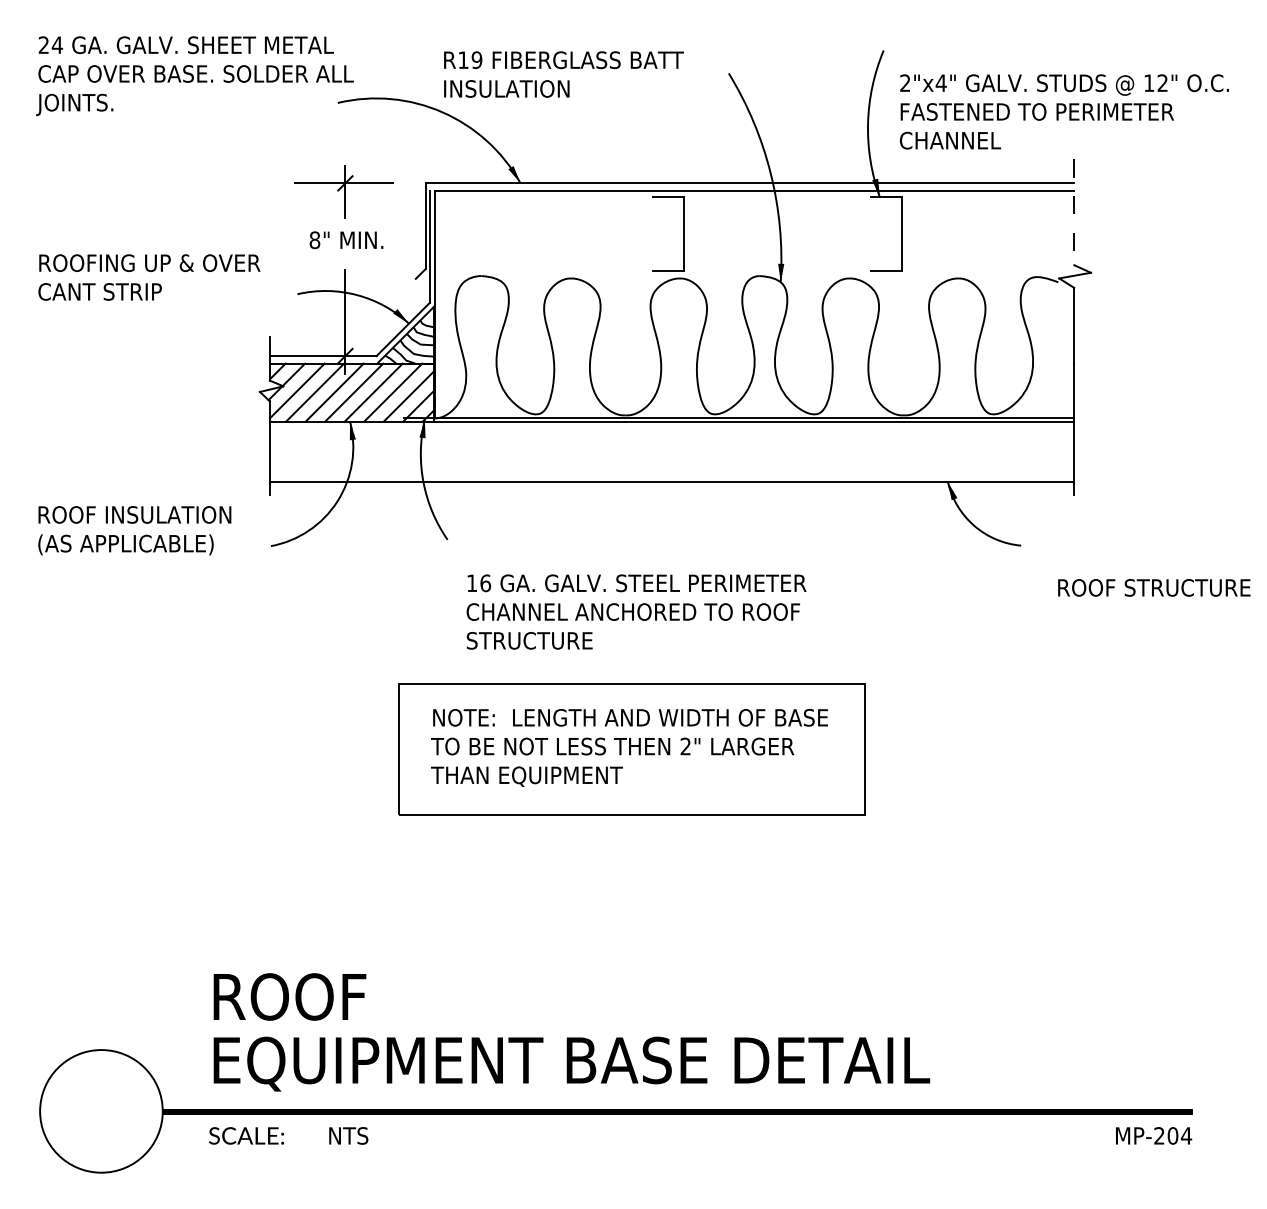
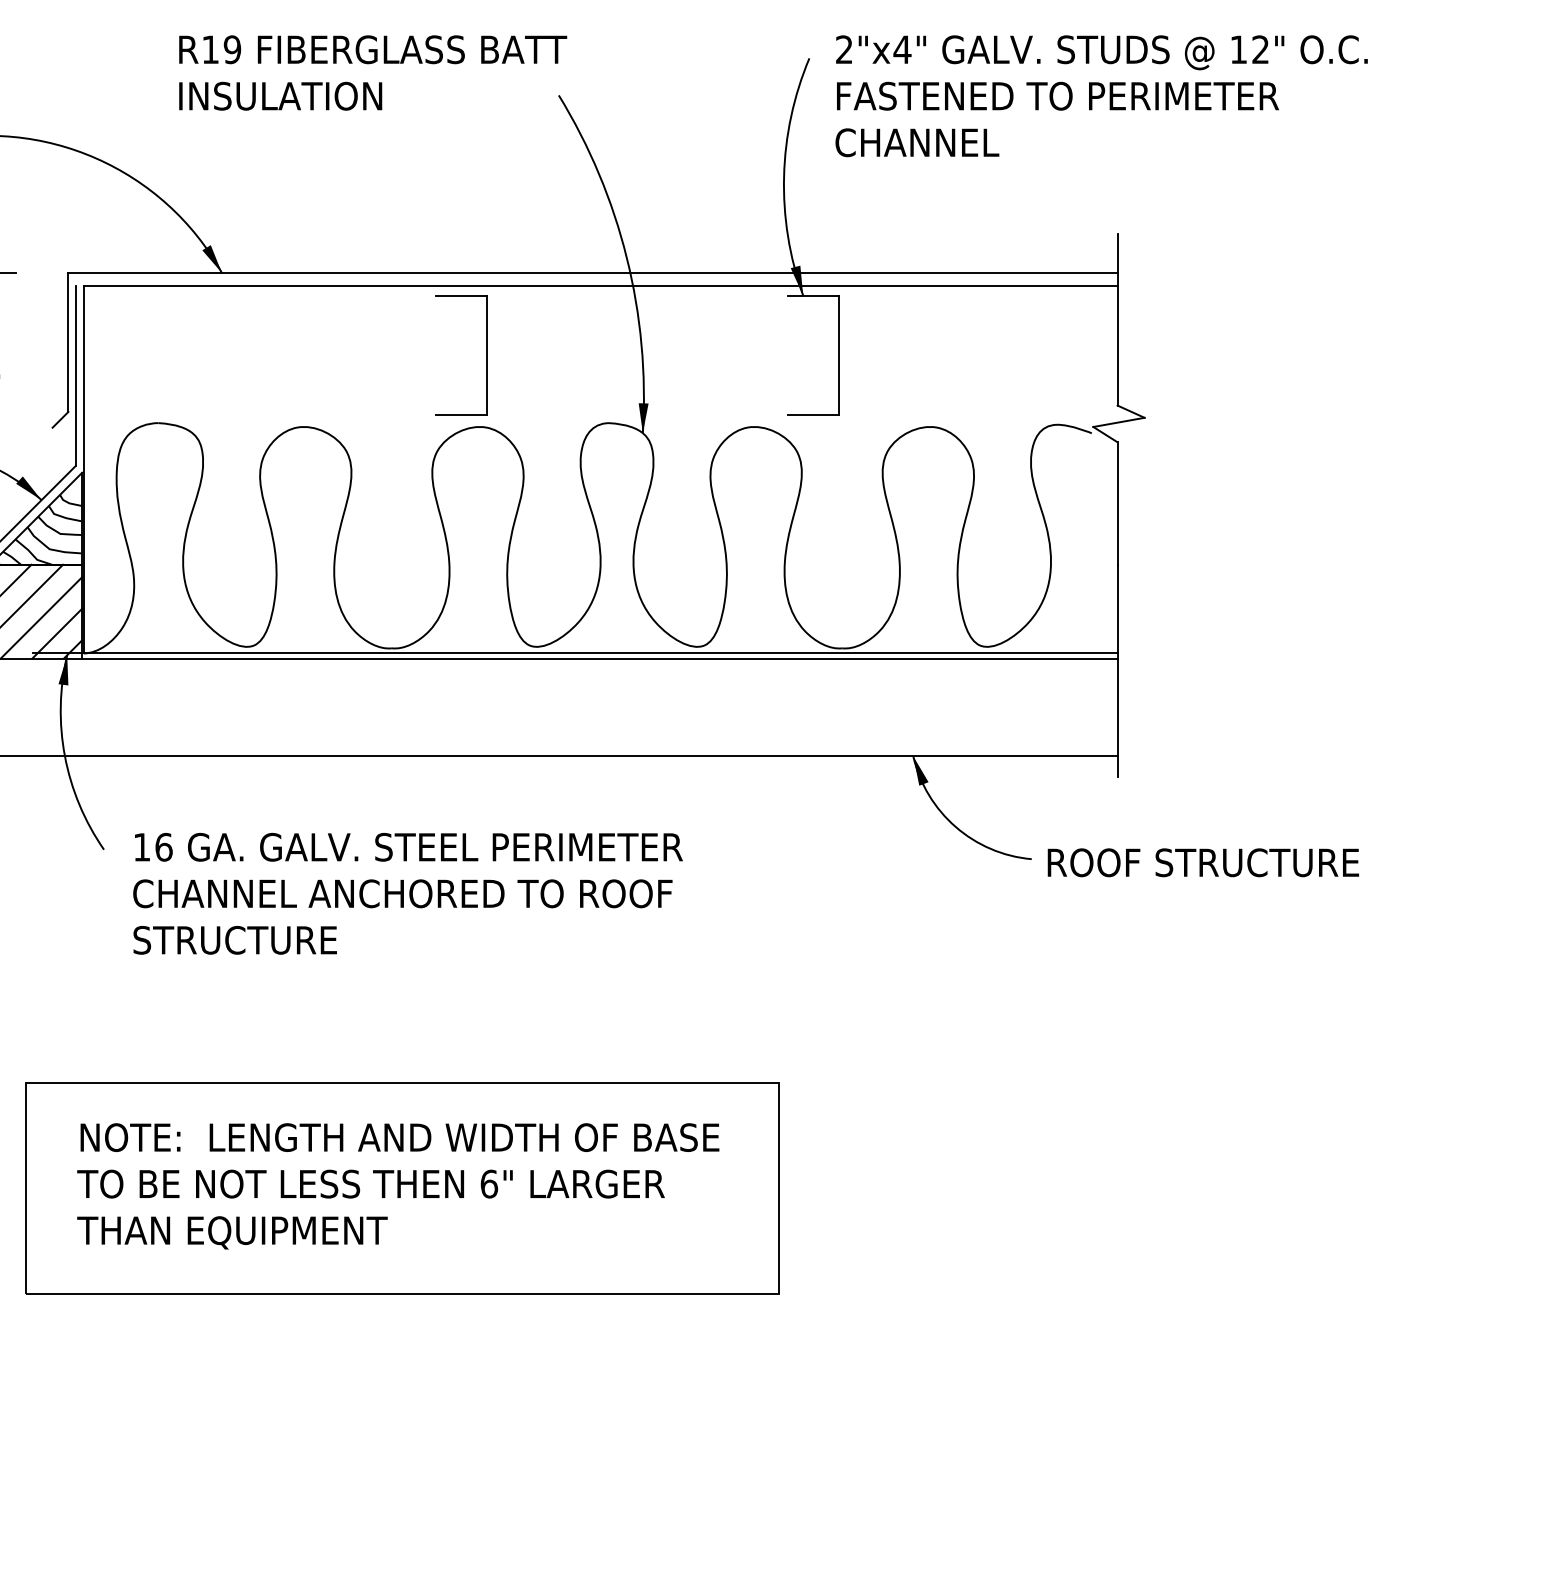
text: (563, 74) -> (372, 72), moved
text: (1063, 111) -> (1100, 95), moved
line: (1074, 212) -> (1117, 320), dashed -> solid
text: (1154, 587) -> (1203, 862), moved
text: (636, 611) -> (407, 892), moved
text: (685, 746) -> (488, 1184), 2" -> 6"

